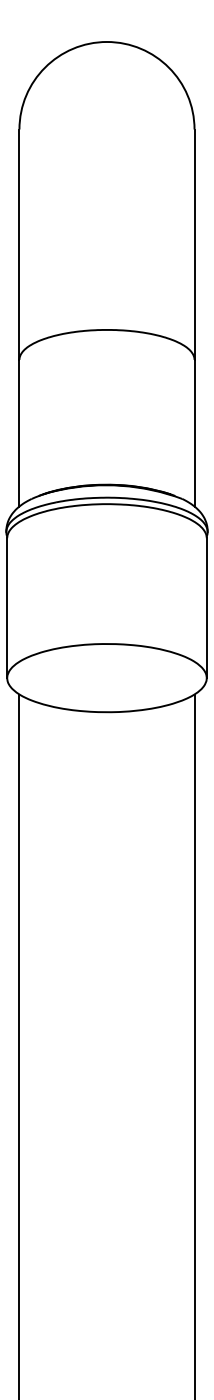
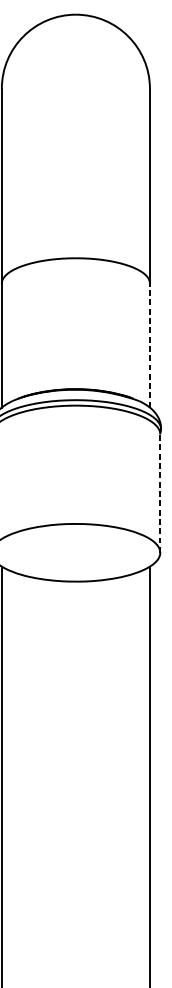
line: (194, 432) -> (149, 345), solid -> dashed
line: (206, 608) -> (160, 493), solid -> dashed

